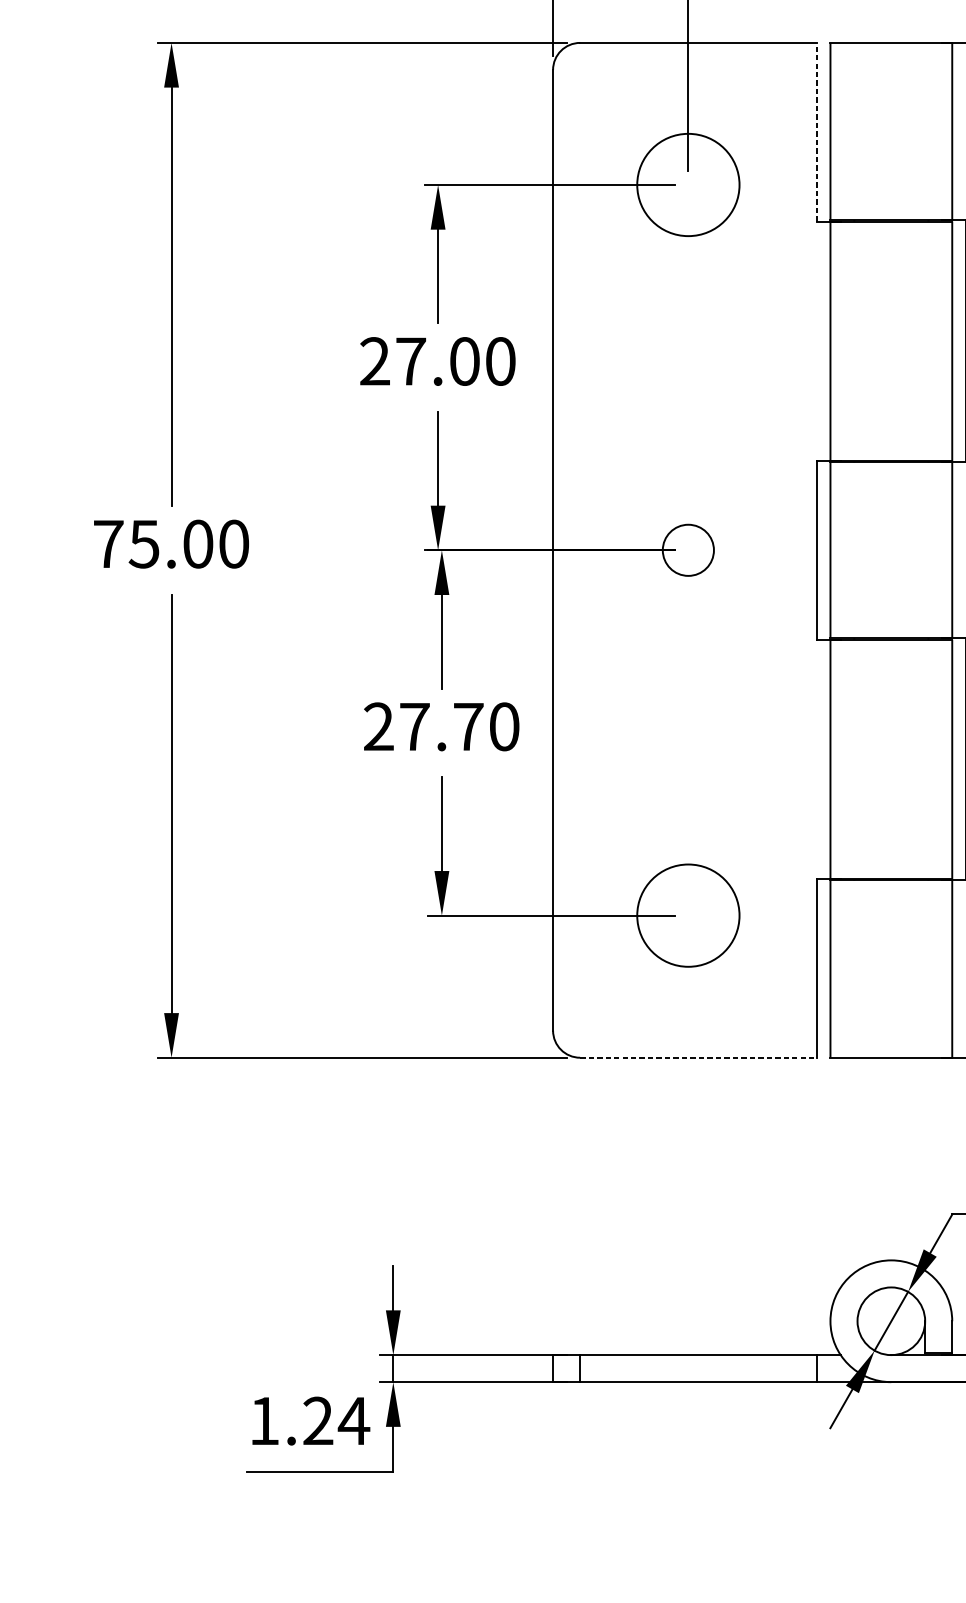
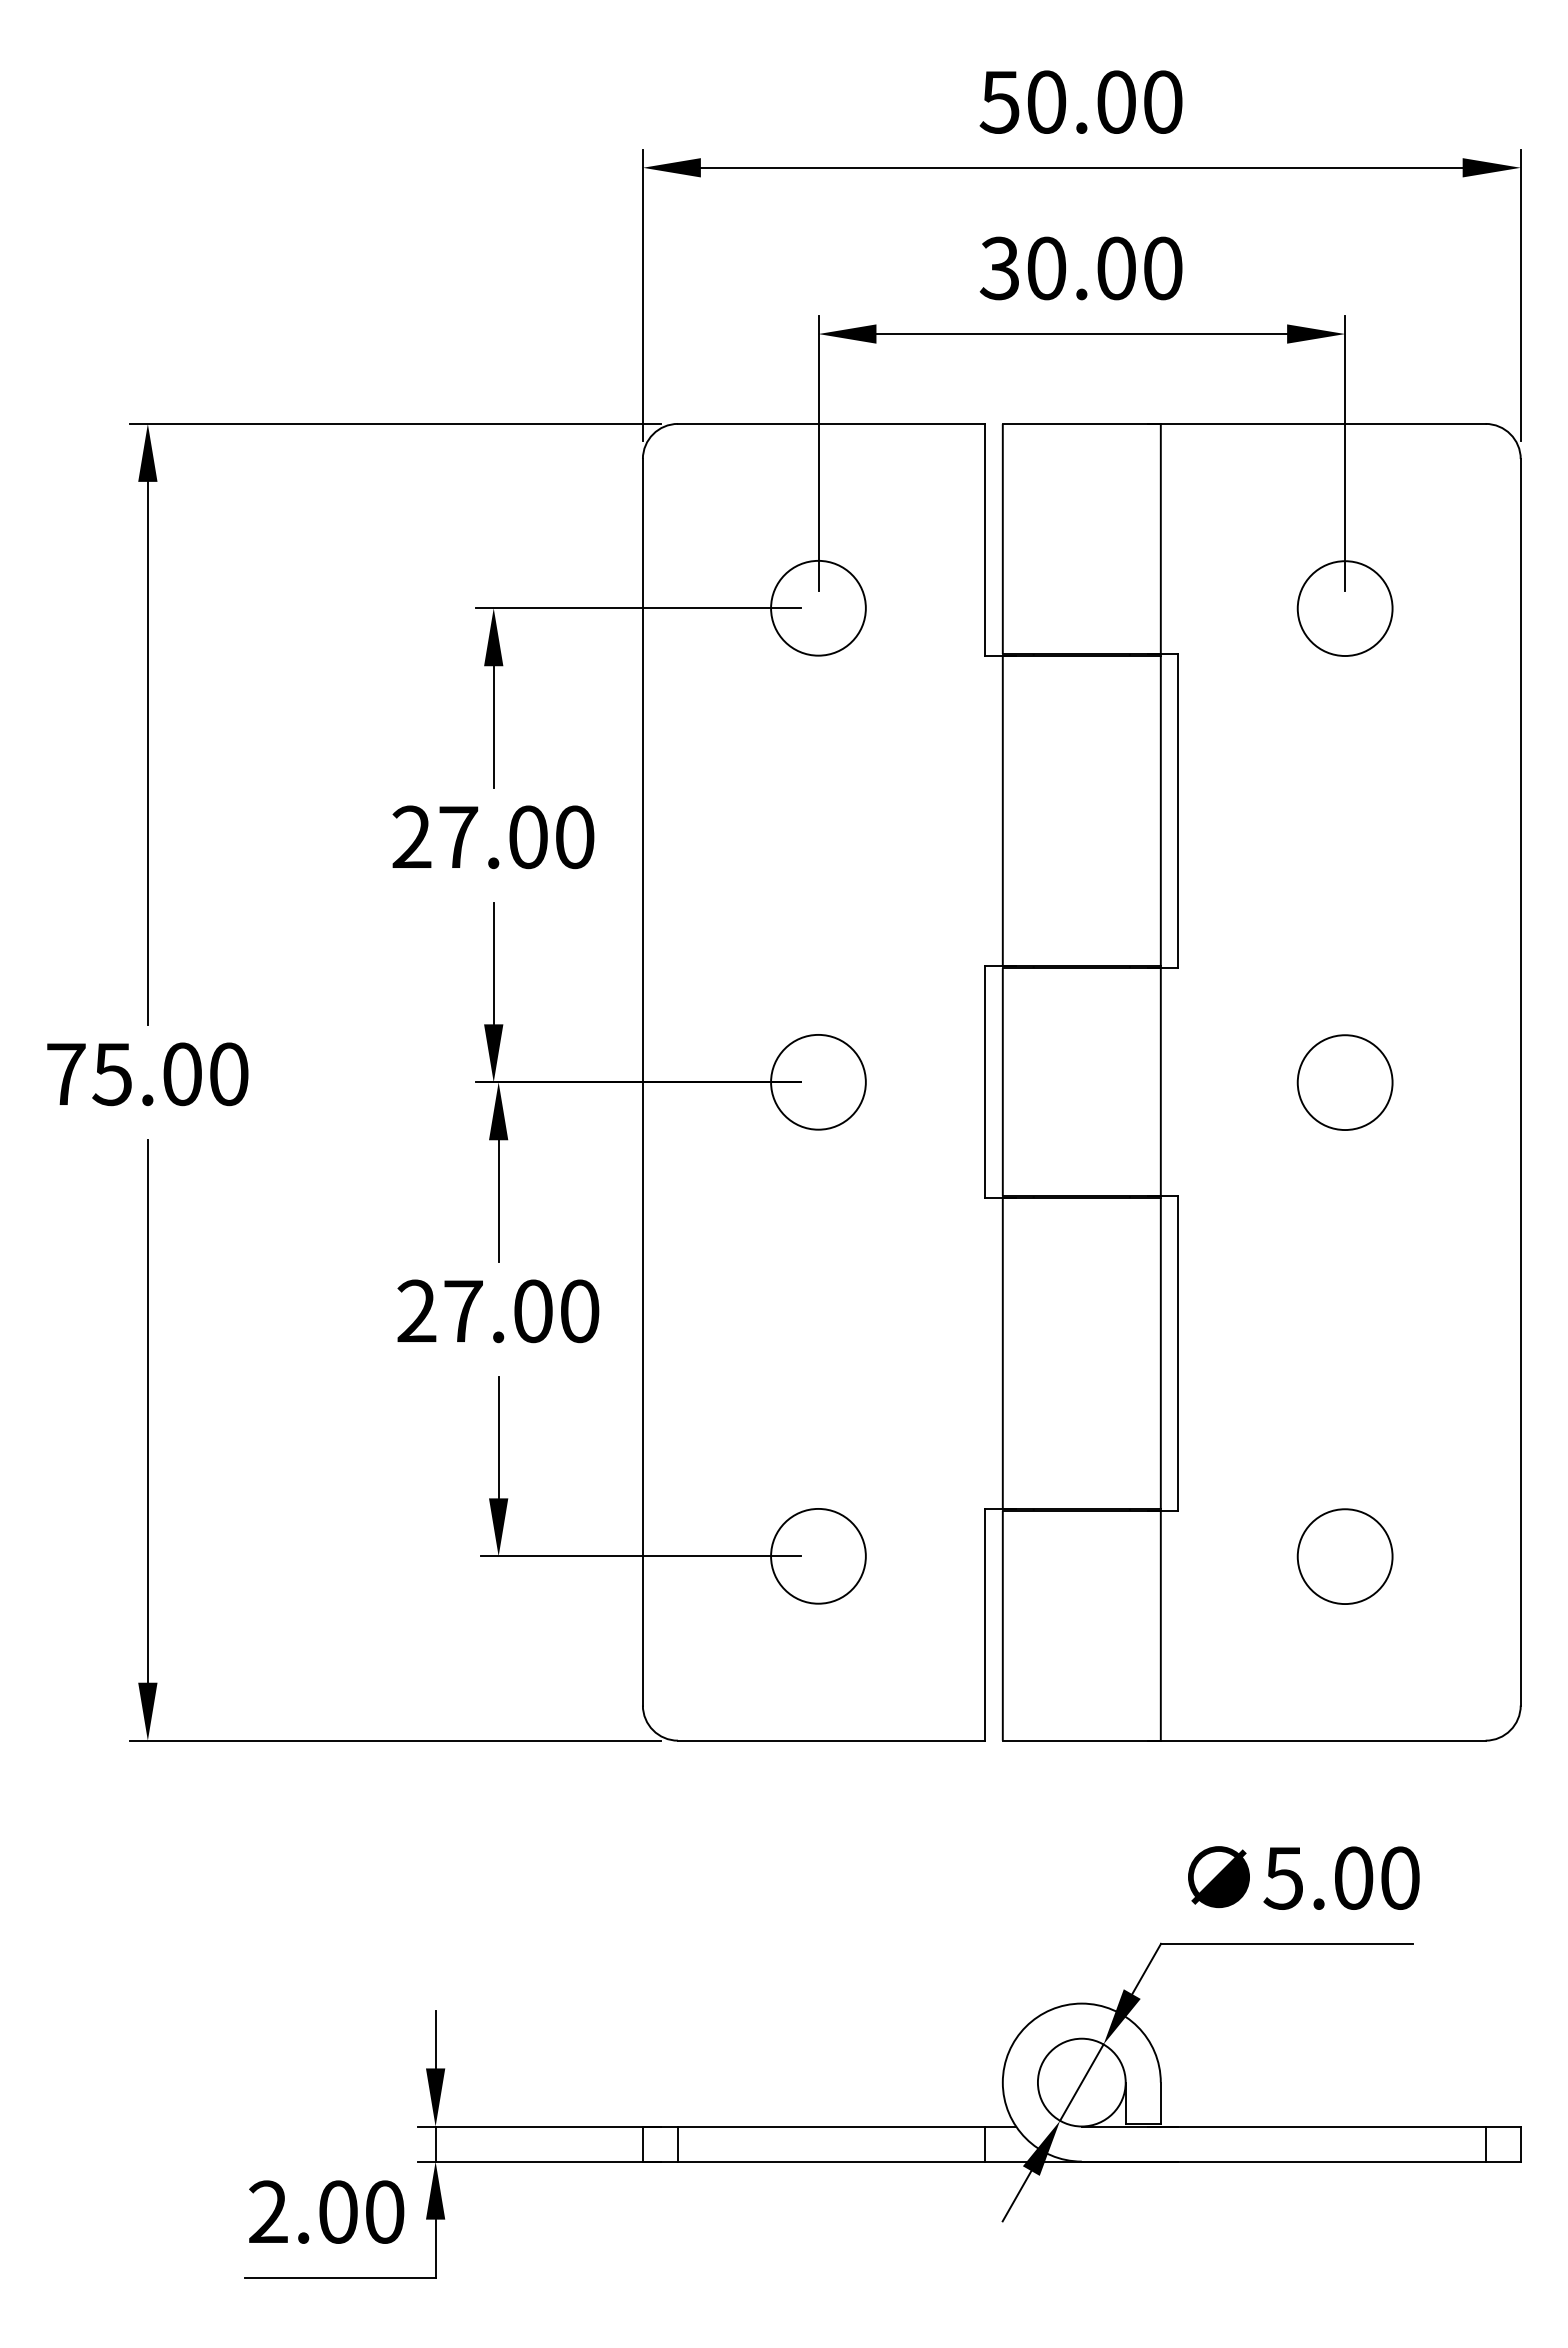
line: (817, 132) -> (985, 539), dashed -> solid
circle: (688, 184) -> (818, 607), size x0.71
circle: (688, 549) -> (818, 1081), size x1.43
text: (468, 726) -> (533, 1311), 27.70 -> 27.00
circle: (688, 915) -> (818, 1555), size x0.71
line: (698, 1057) -> (831, 1740), dashed -> solid
text: (310, 1420) -> (327, 2211), 1.24 -> 2.00

